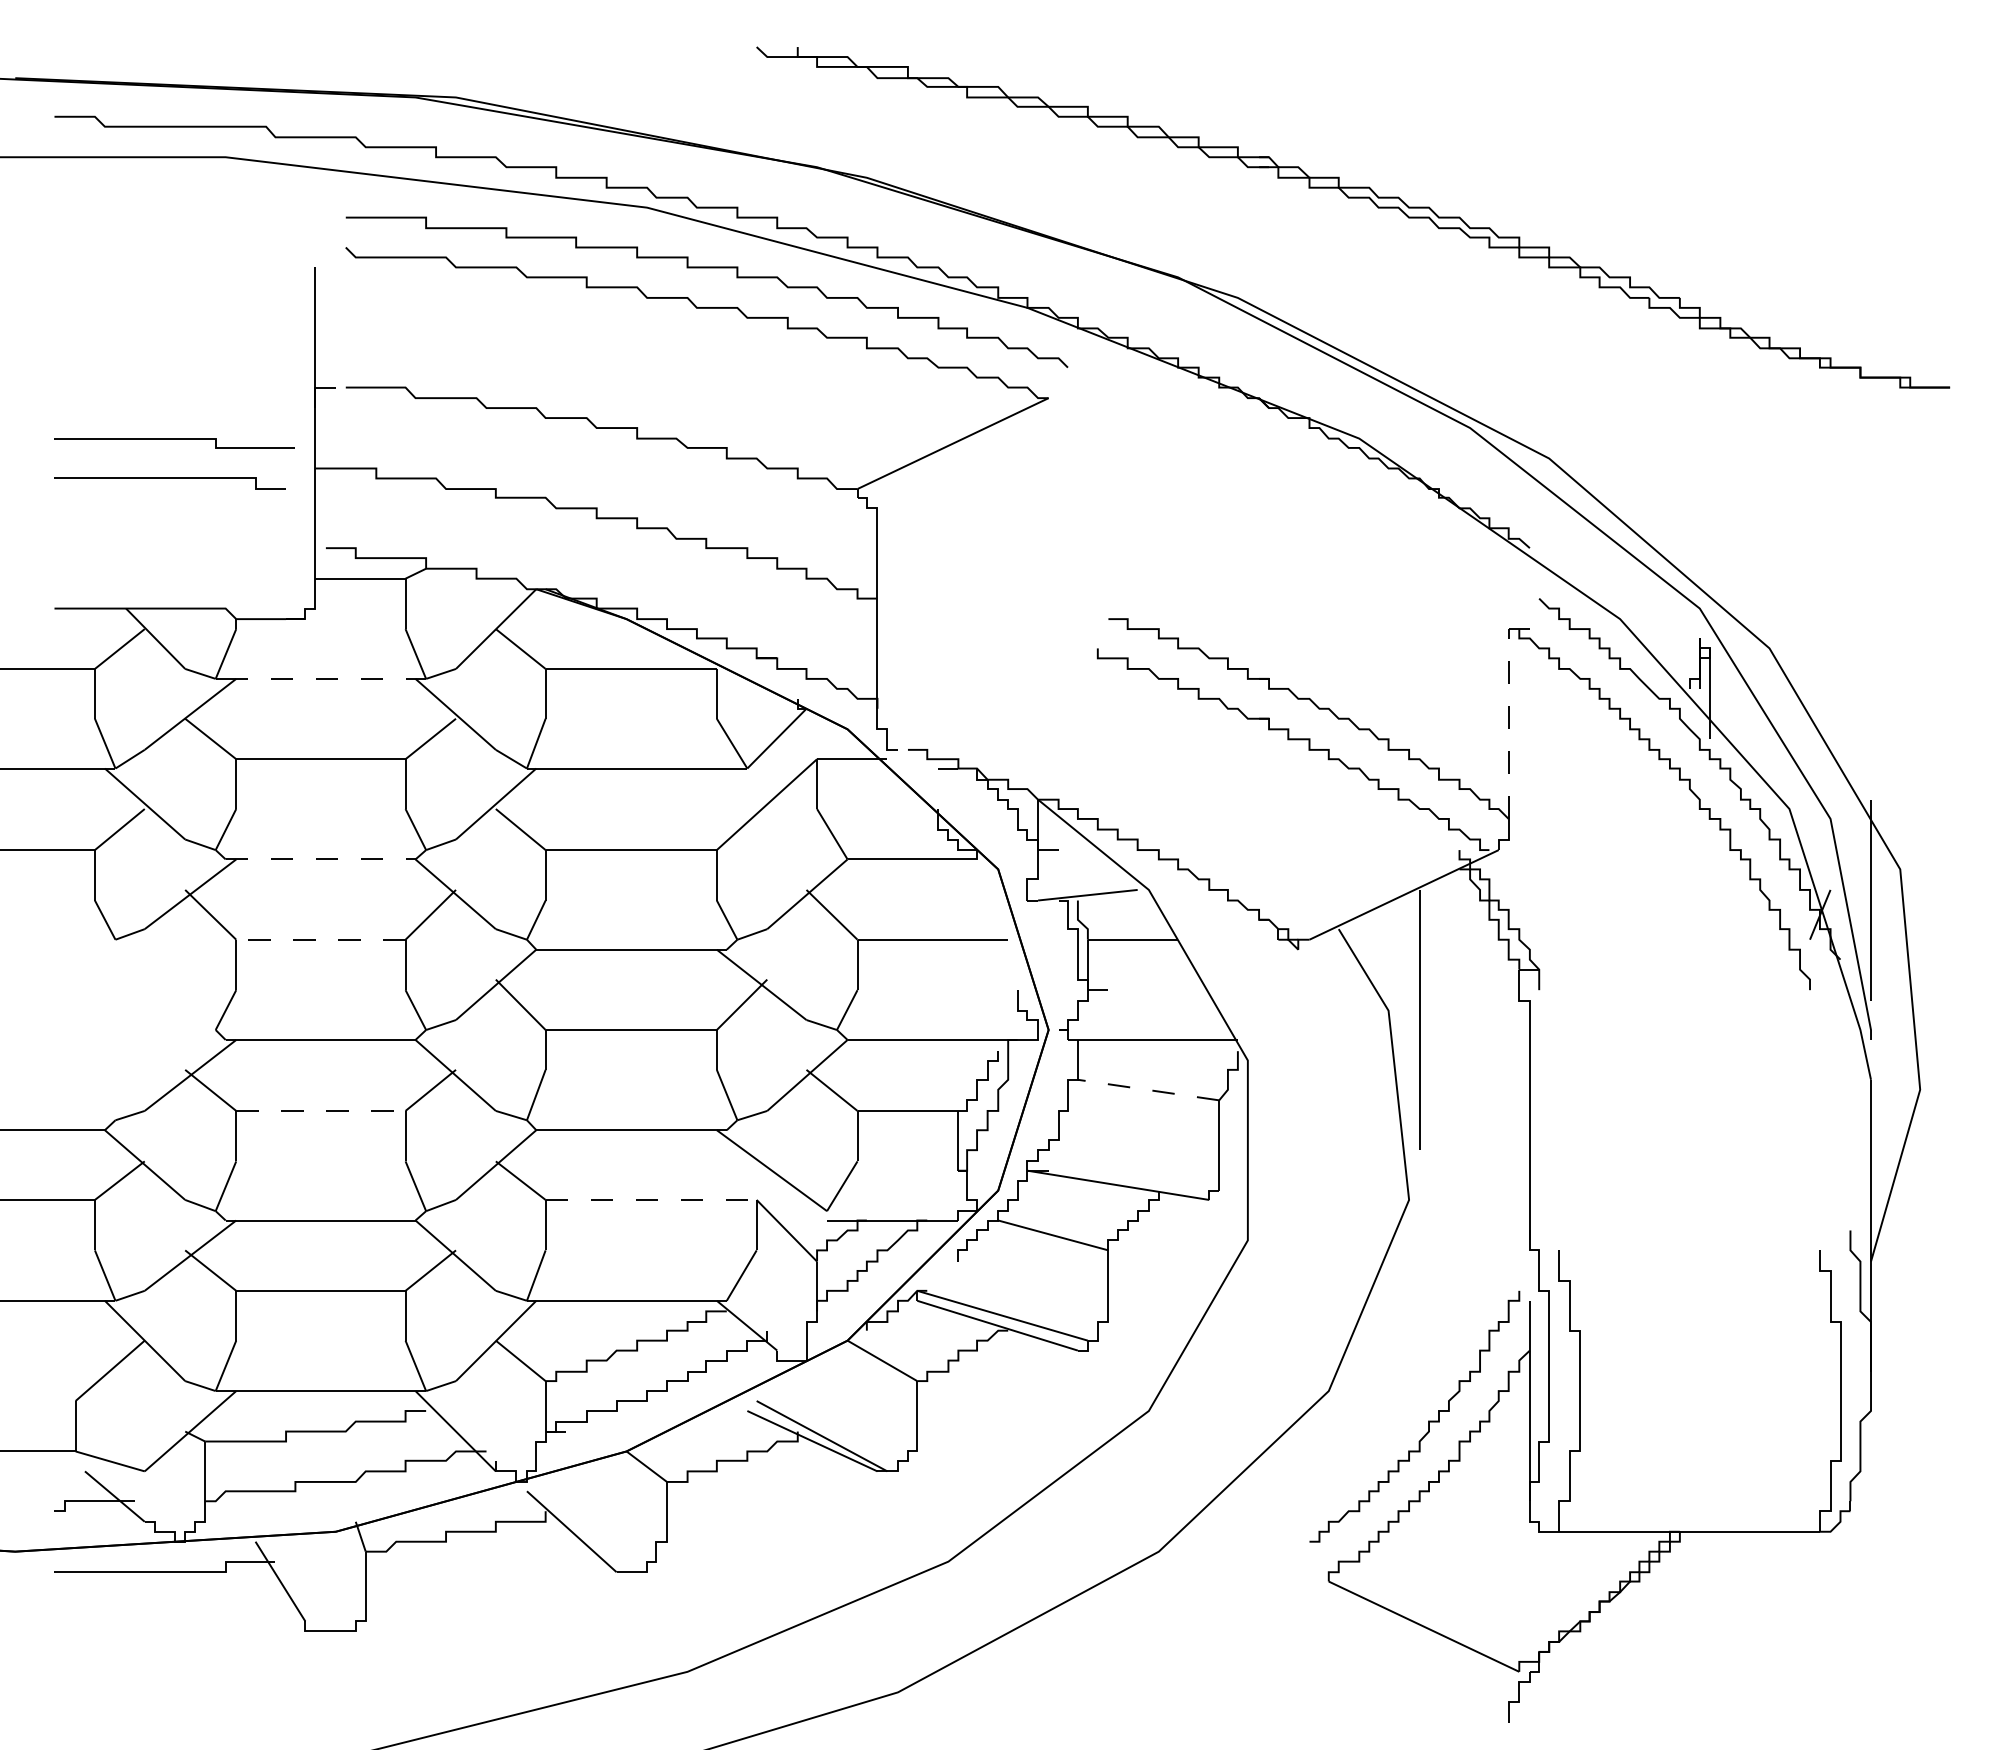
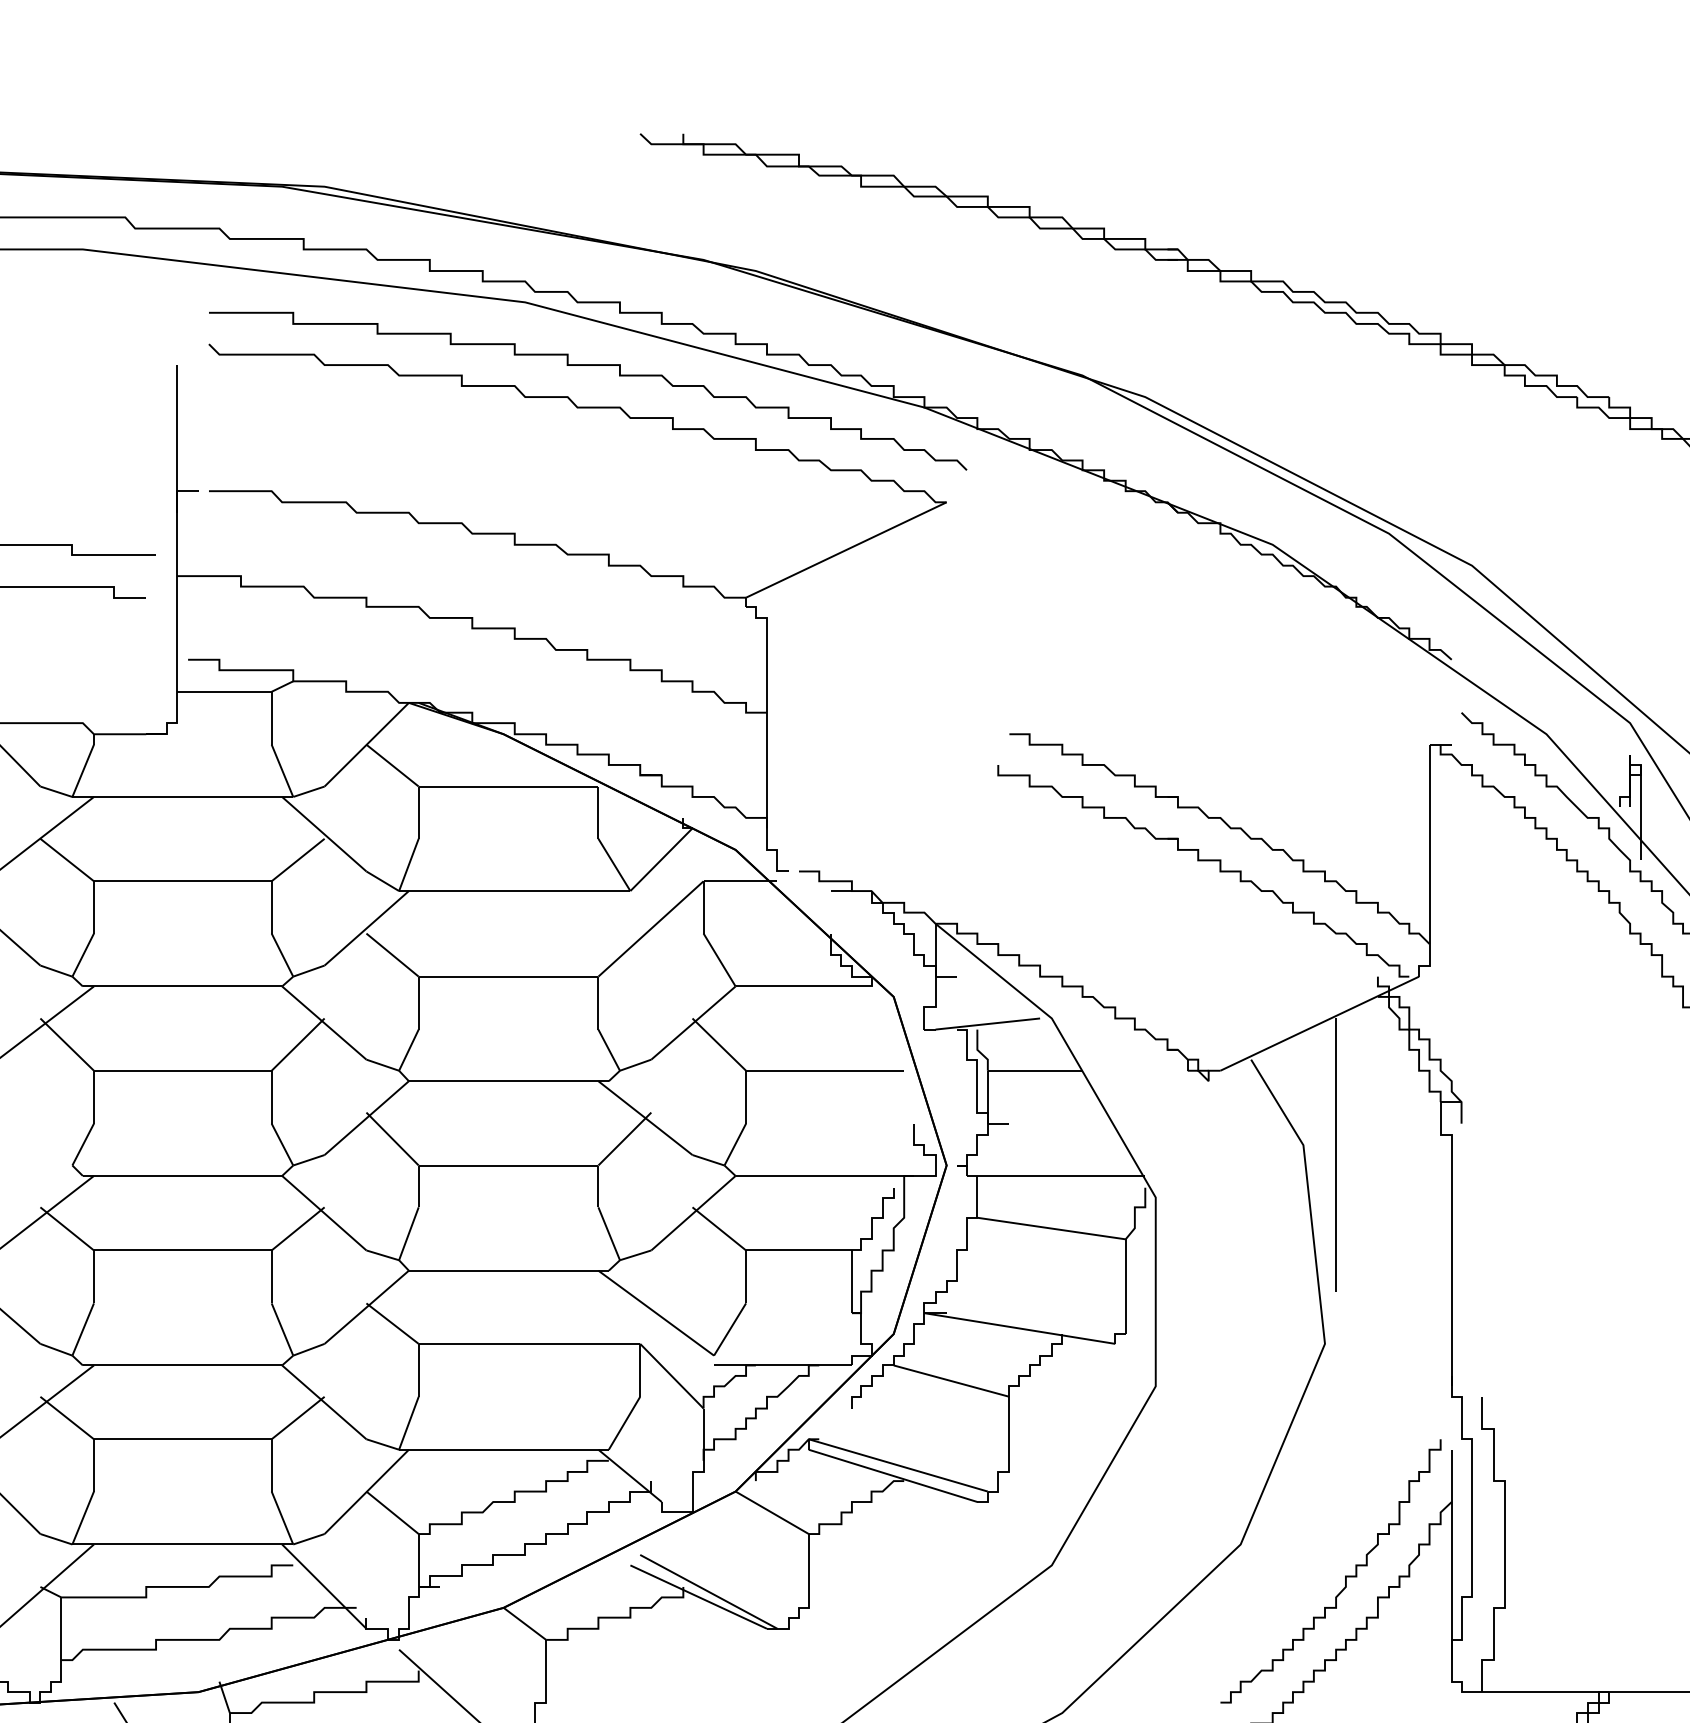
line: (320, 678) -> (182, 796), dashed -> solid
line: (1508, 724) -> (1429, 844), dashed -> solid
line: (320, 859) -> (182, 986), dashed -> solid
line: (320, 939) -> (182, 1070), dashed -> solid
line: (1148, 1090) -> (1051, 1228), dashed -> solid
line: (320, 1110) -> (182, 1249), dashed -> solid
line: (651, 1199) -> (529, 1343), dashed -> solid

